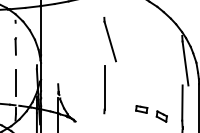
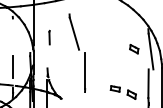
line: (109, 39) -> (73, 32), moved
line: (15, 46) -> (49, 37), moved
part: (164, 60) -> (133, 49), added

